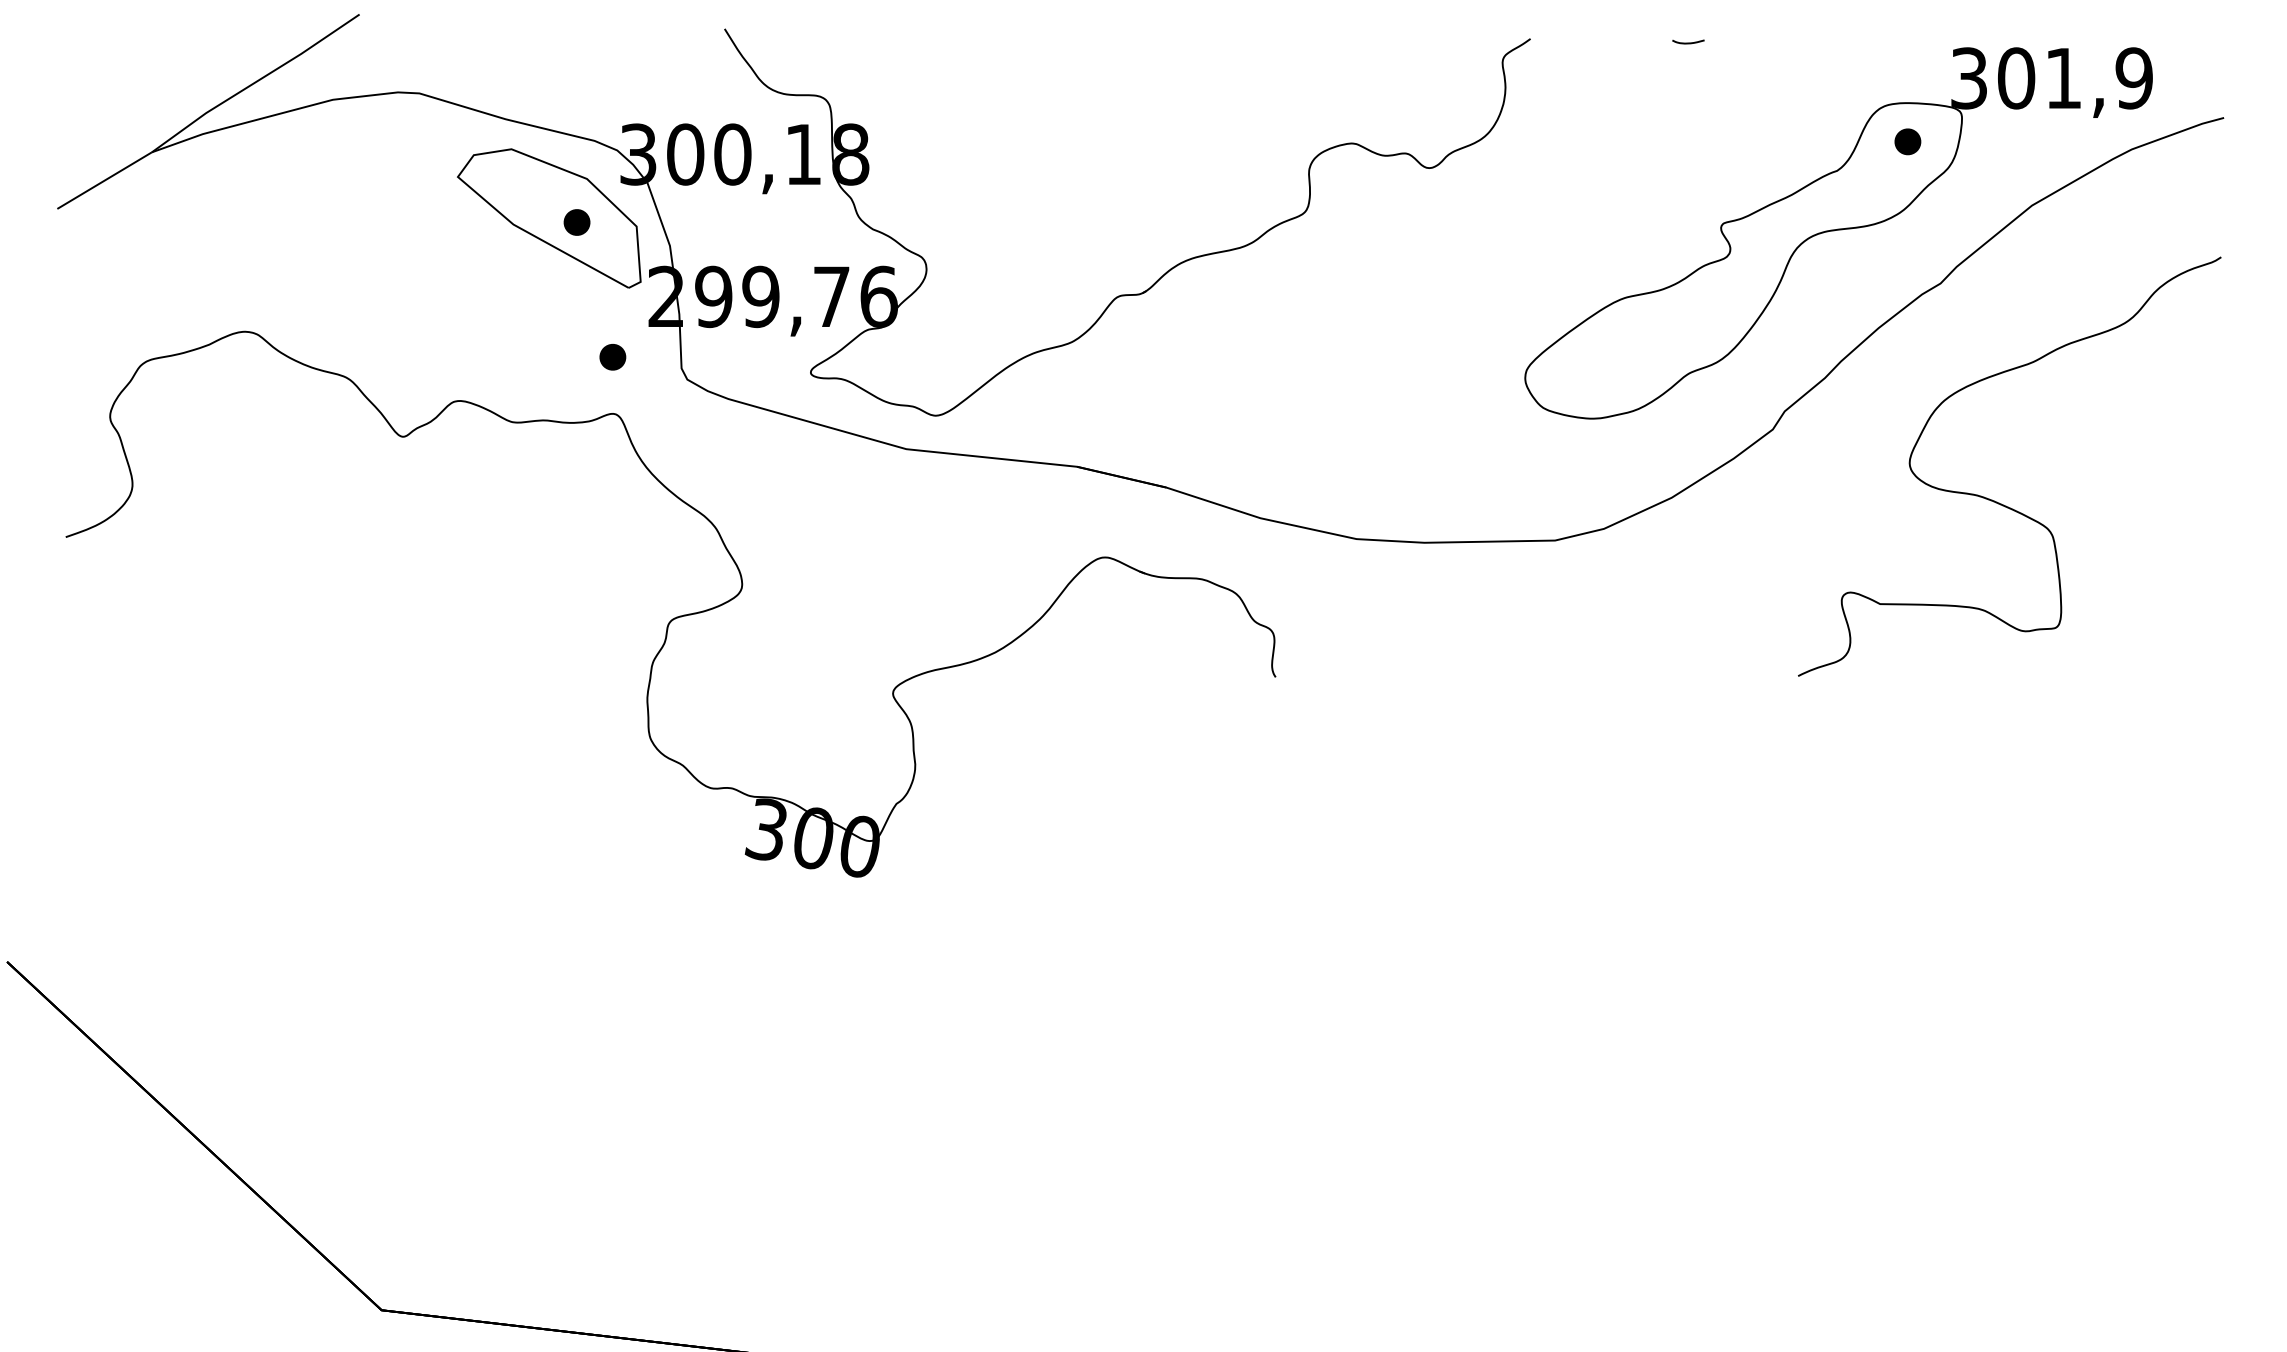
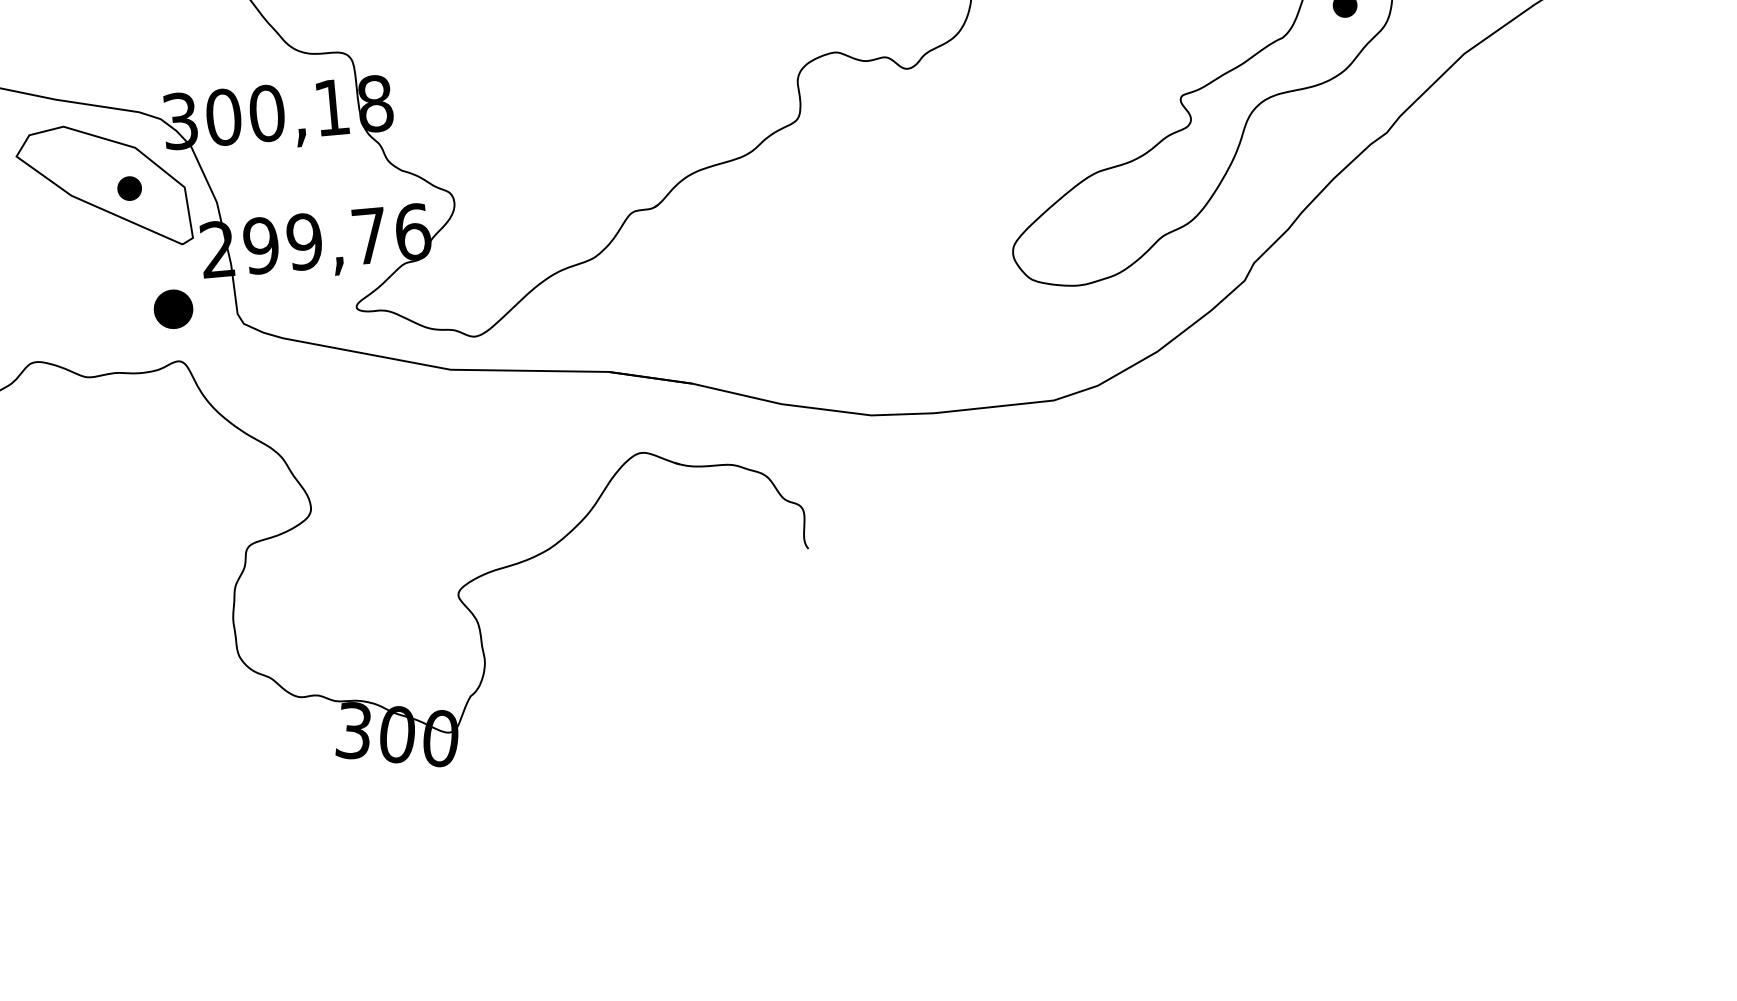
part: (612, 357) -> (173, 309), size x1.6
curve: (1997, 501) -> (1456, 328), removed

